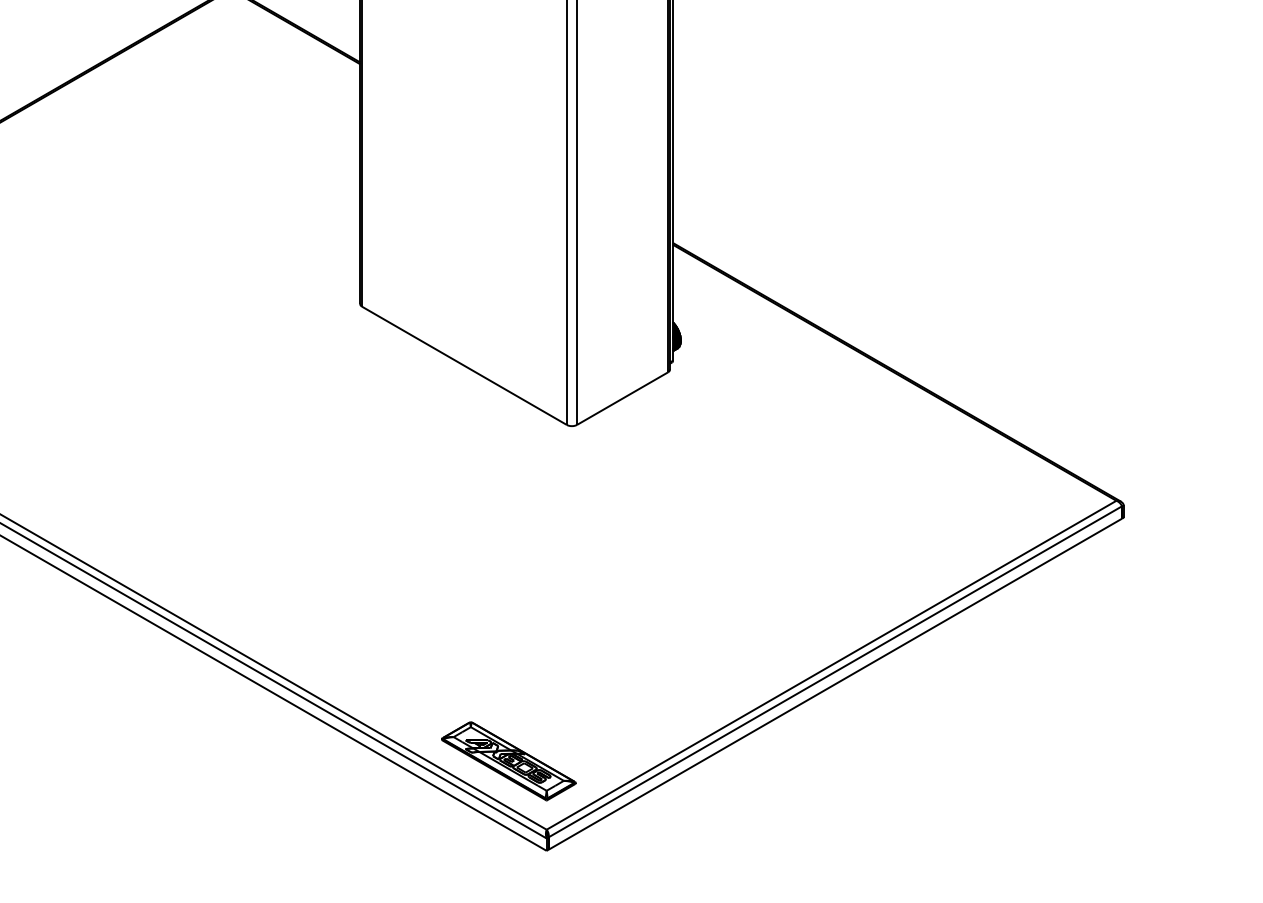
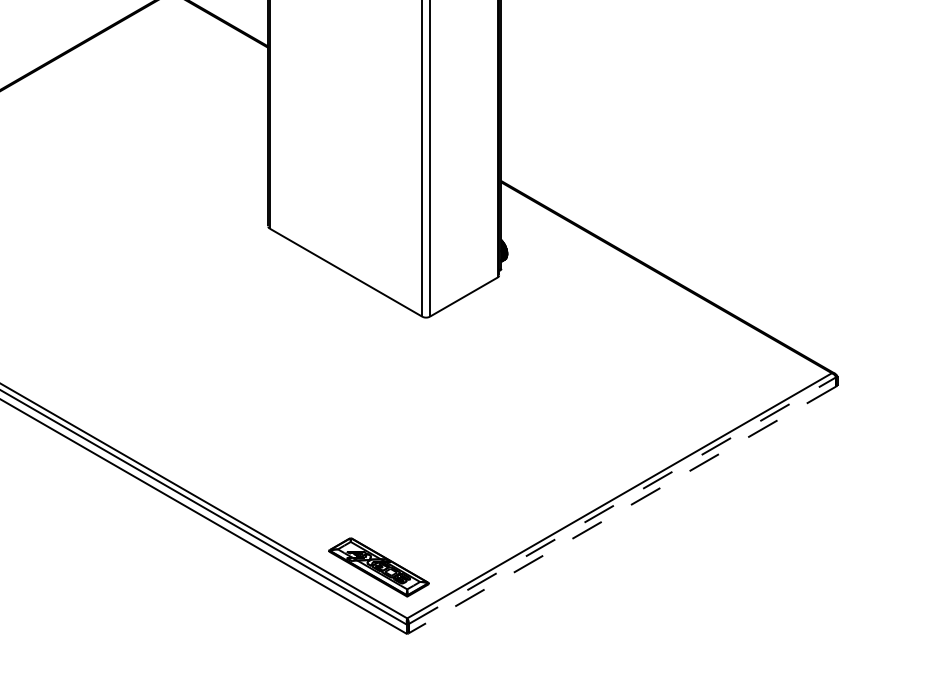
line: (835, 671) -> (622, 500), solid -> dashed
line: (835, 684) -> (622, 510), solid -> dashed

